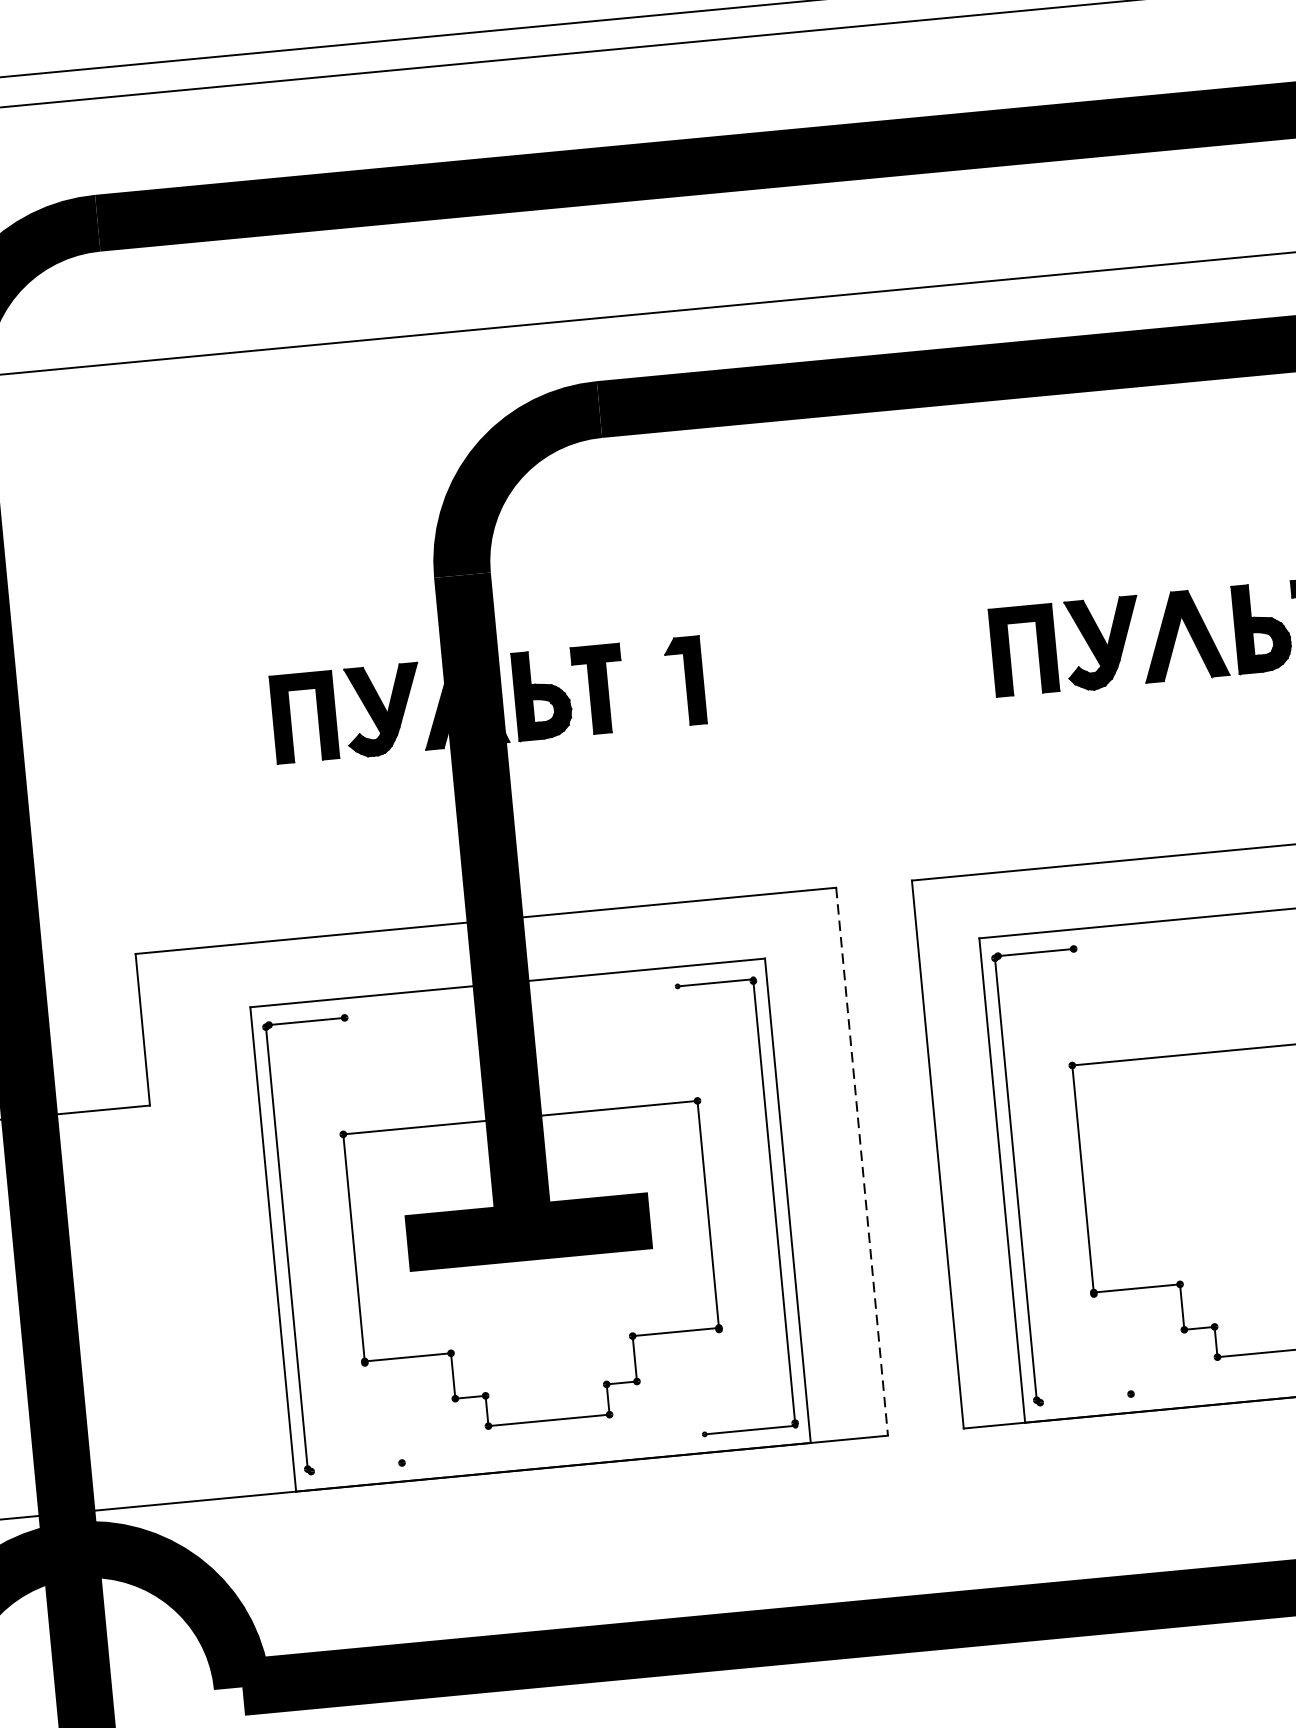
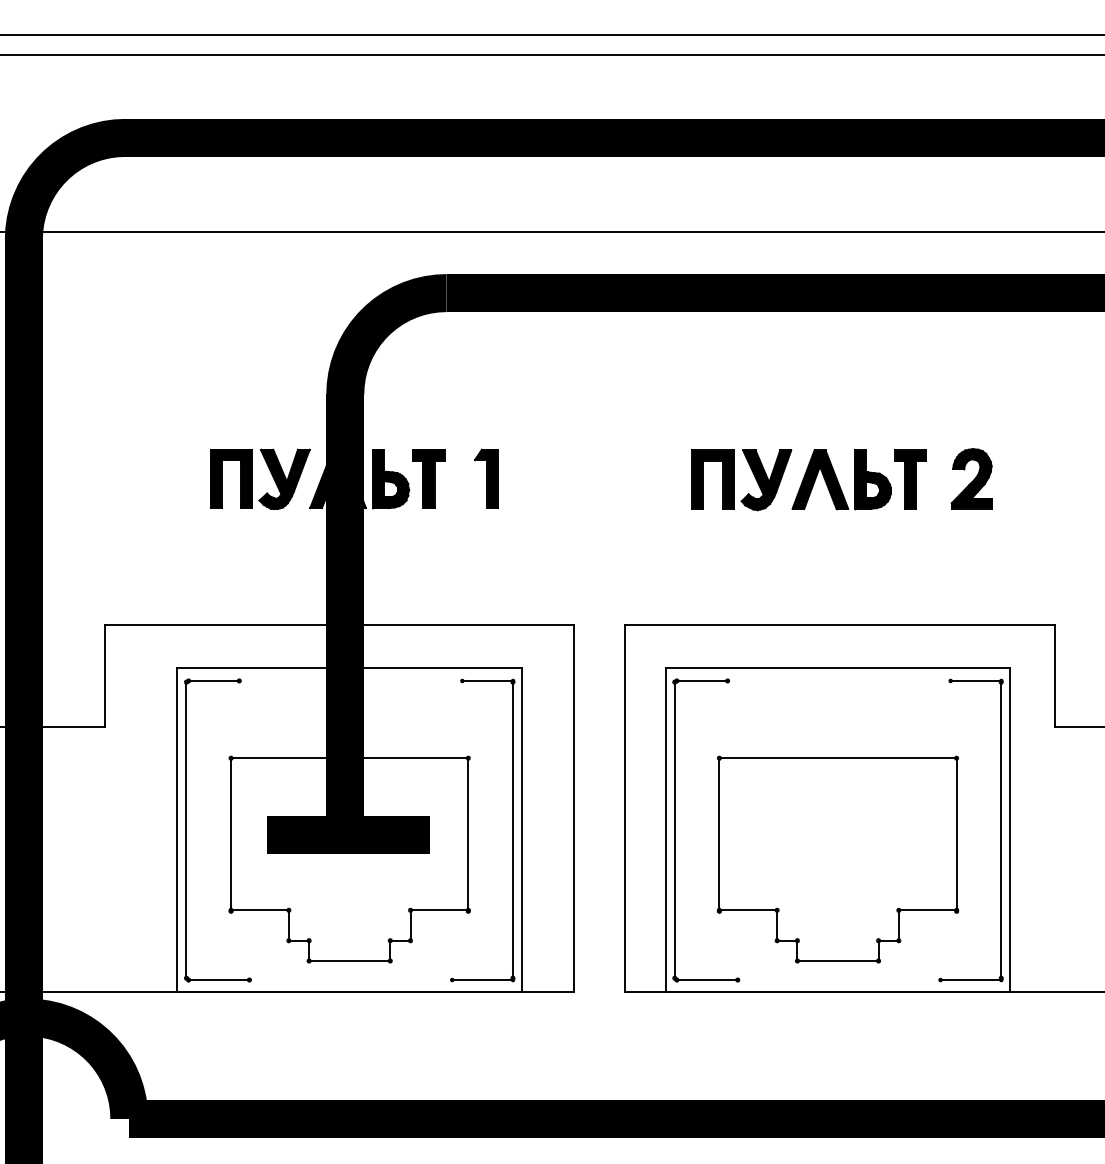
line: (861, 1161) -> (573, 808), dashed -> solid
line: (1084, 1399) -> (706, 980), added
line: (355, 1468) -> (218, 980), added

